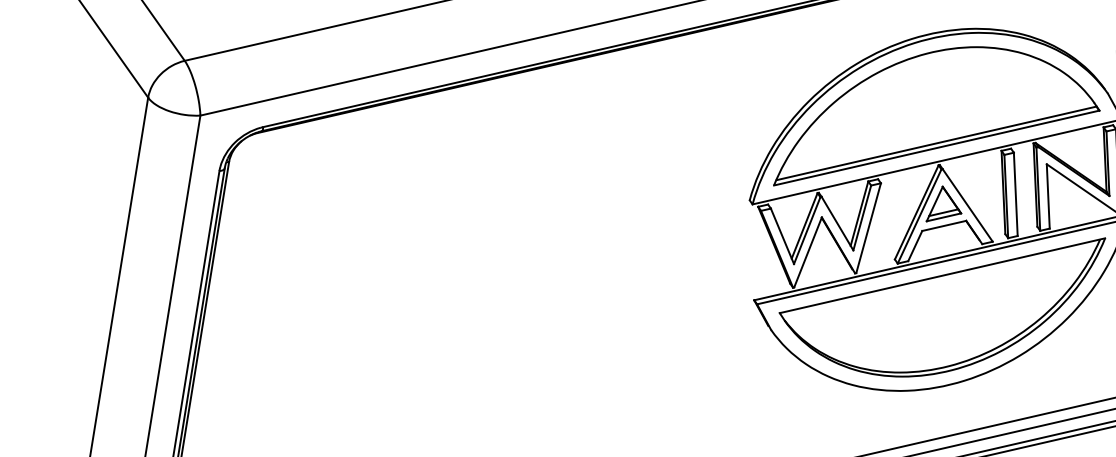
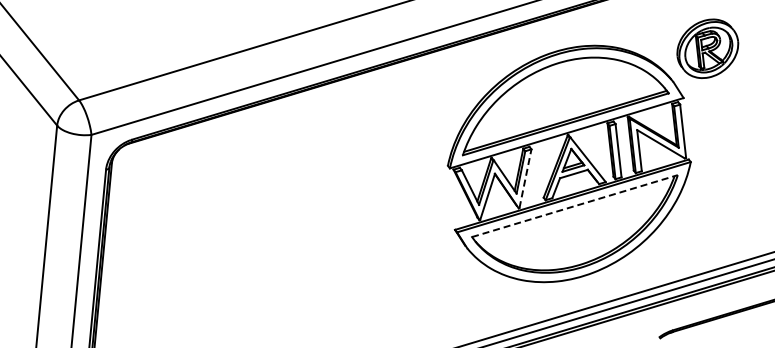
line: (868, 227) -> (525, 178), solid -> dashed
line: (943, 274) -> (575, 205), solid -> dashed

